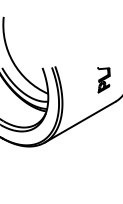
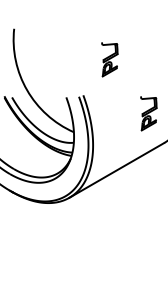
part: (74, 39) -> (109, 59), added

